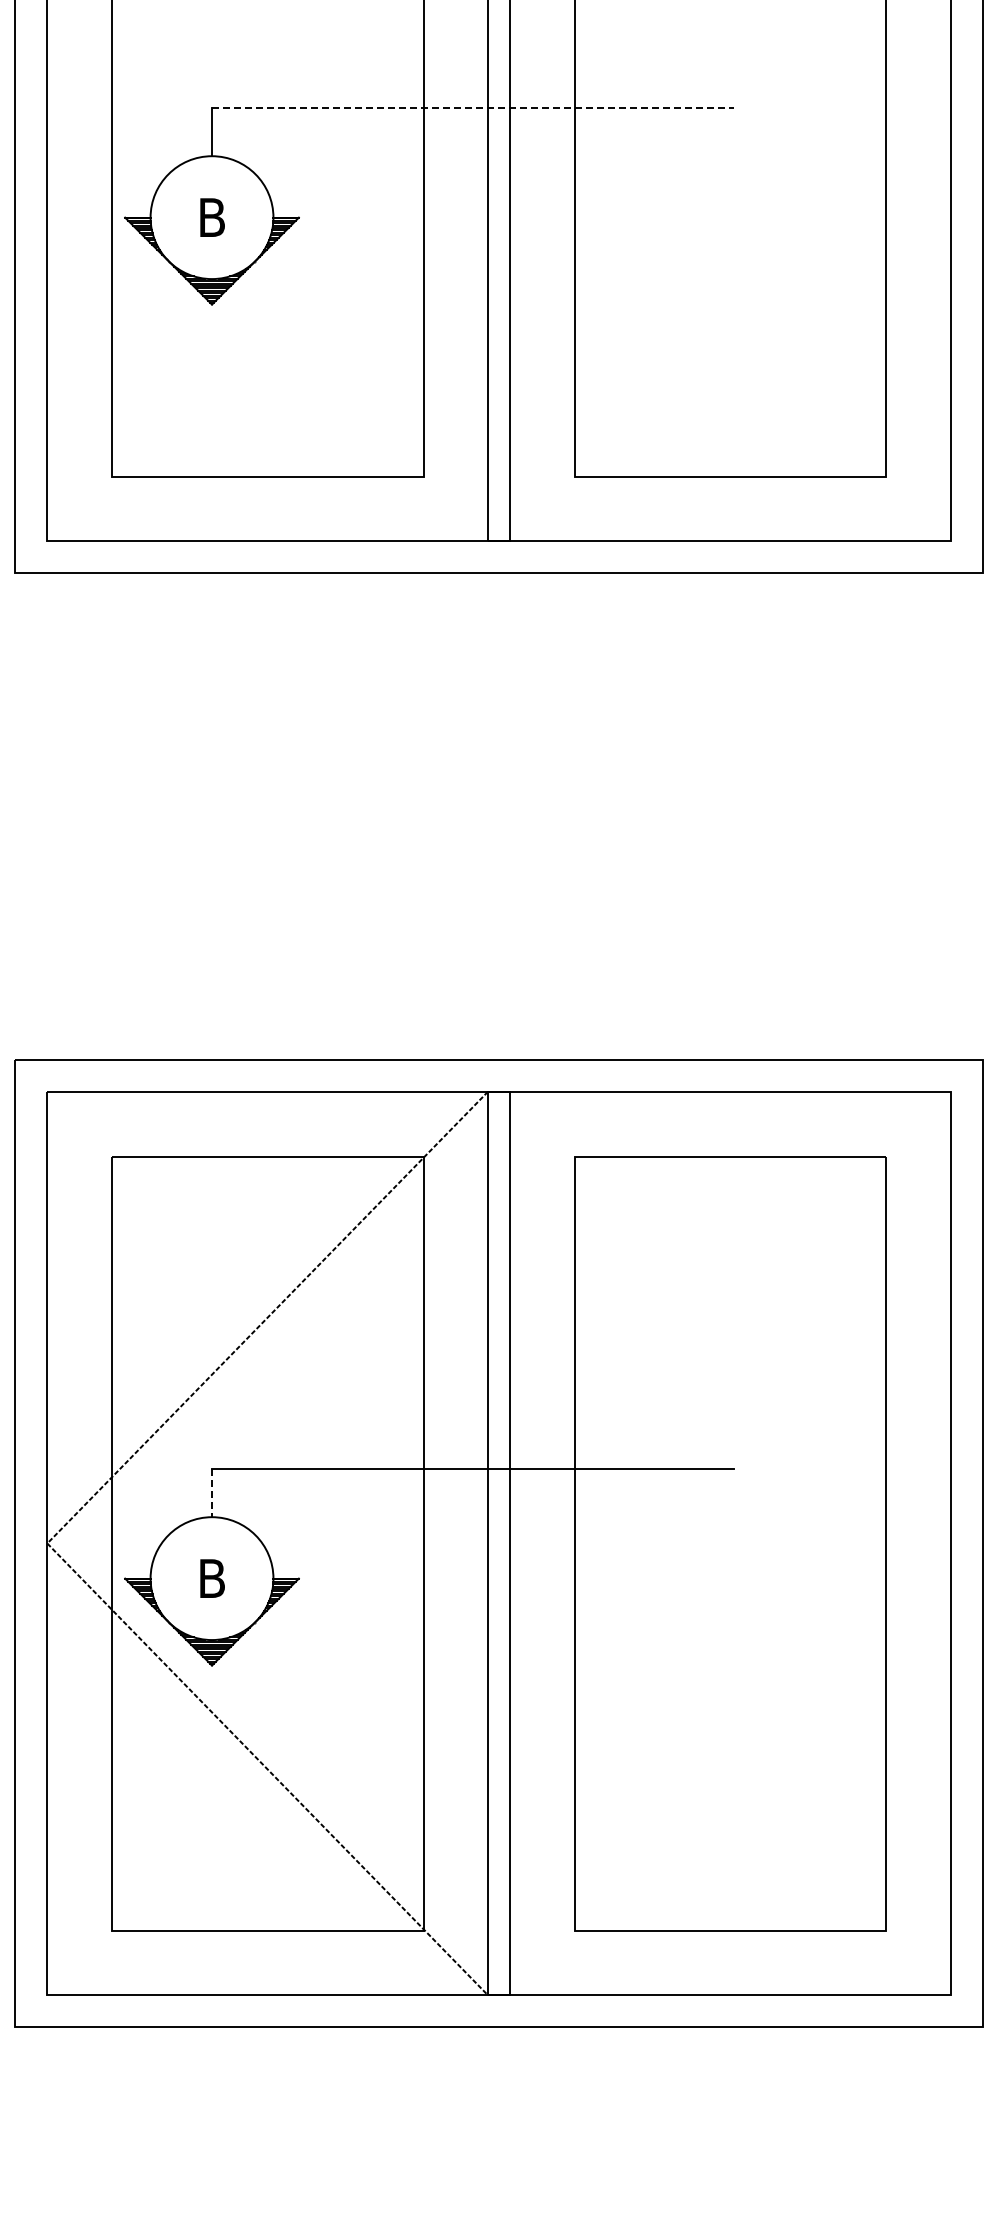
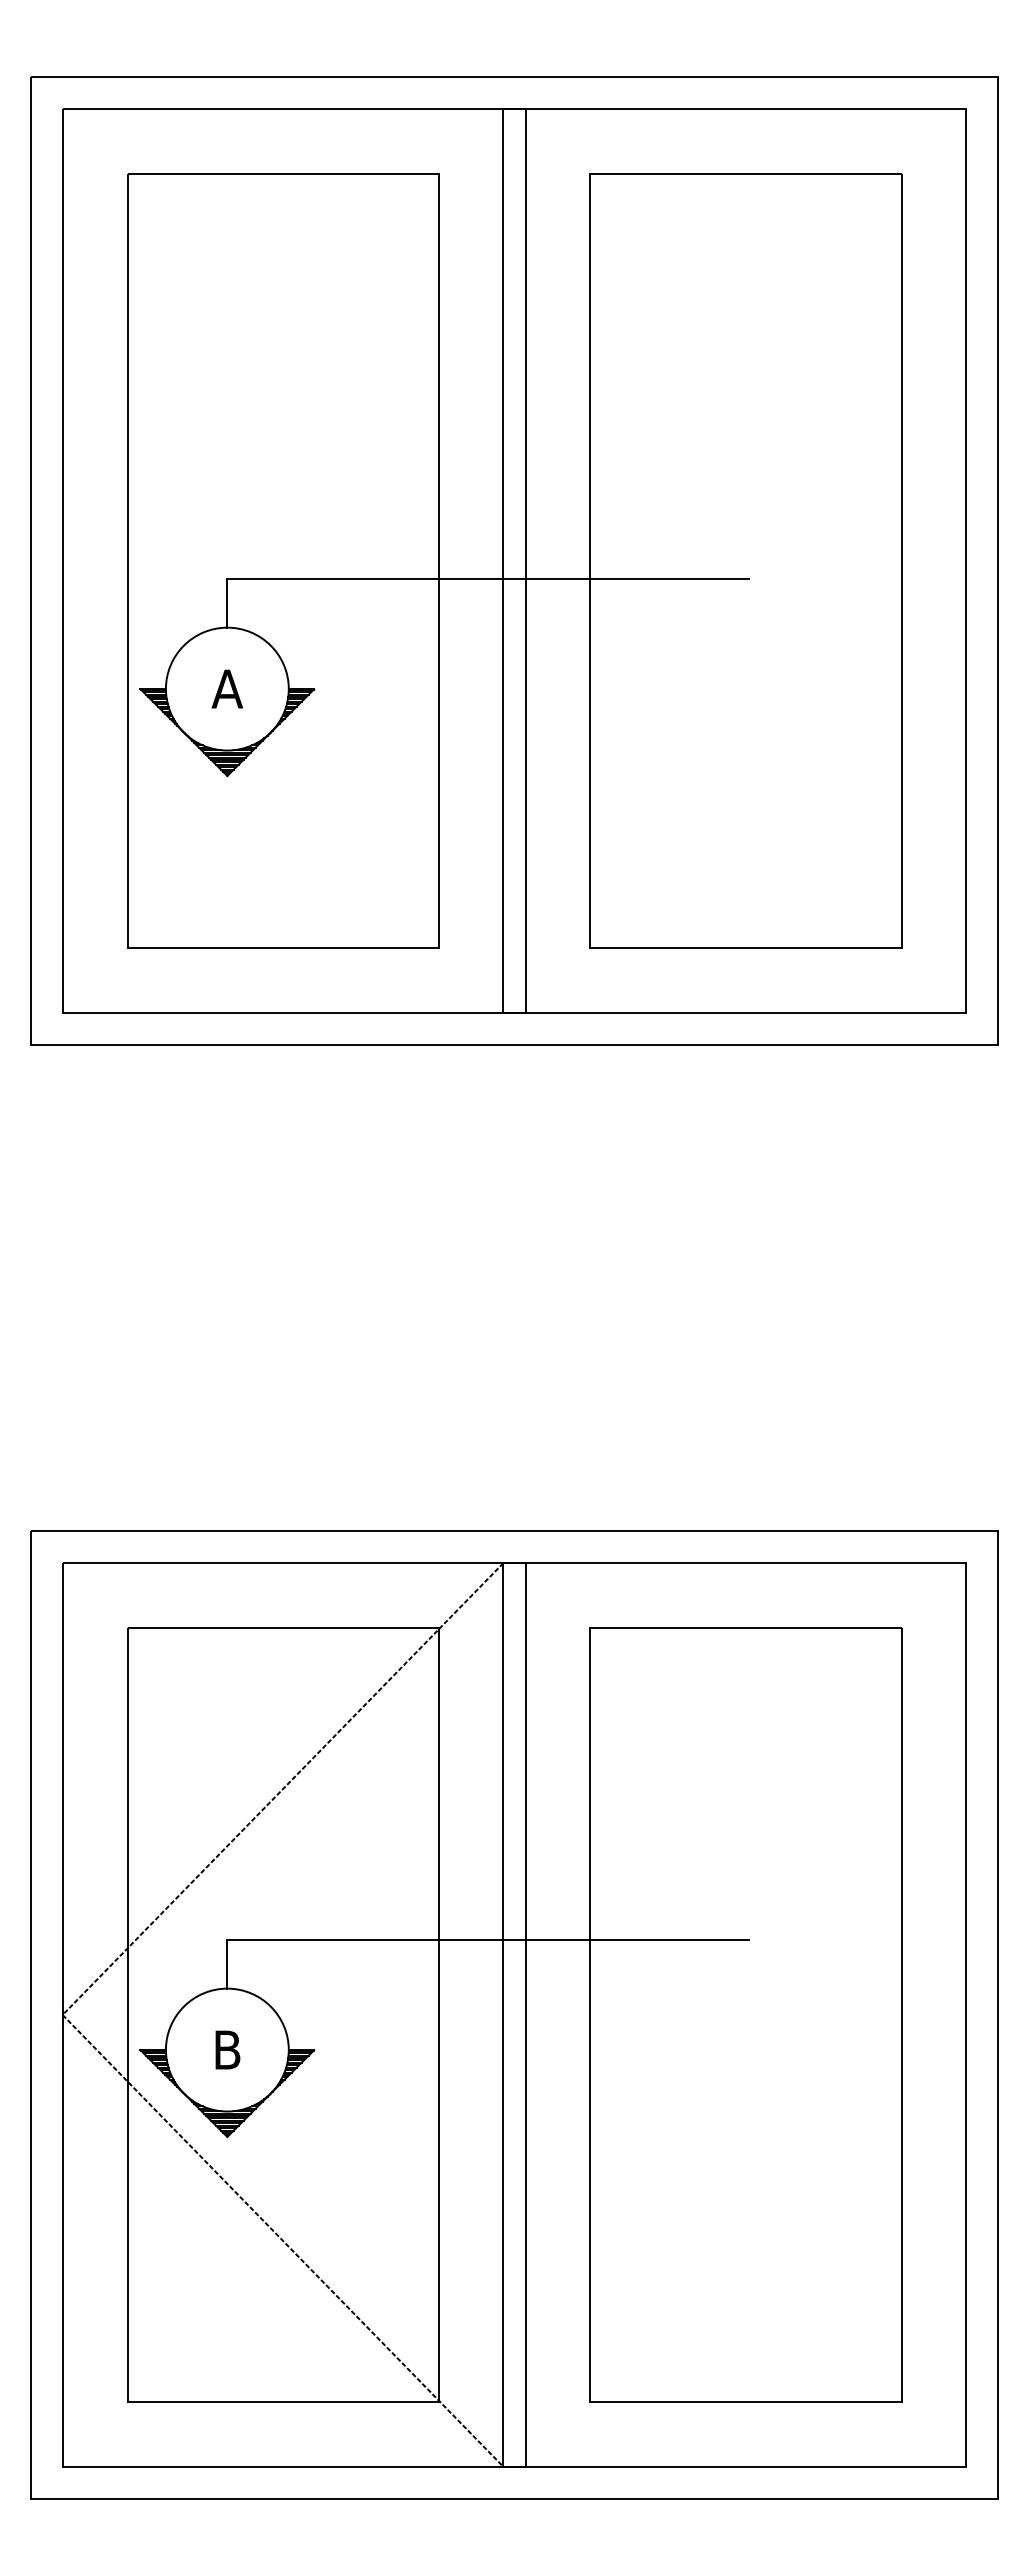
line: (473, 108) -> (488, 579), dashed -> solid
text: (212, 217) -> (227, 688), B -> A
line: (212, 1493) -> (227, 1964), dashed -> solid

